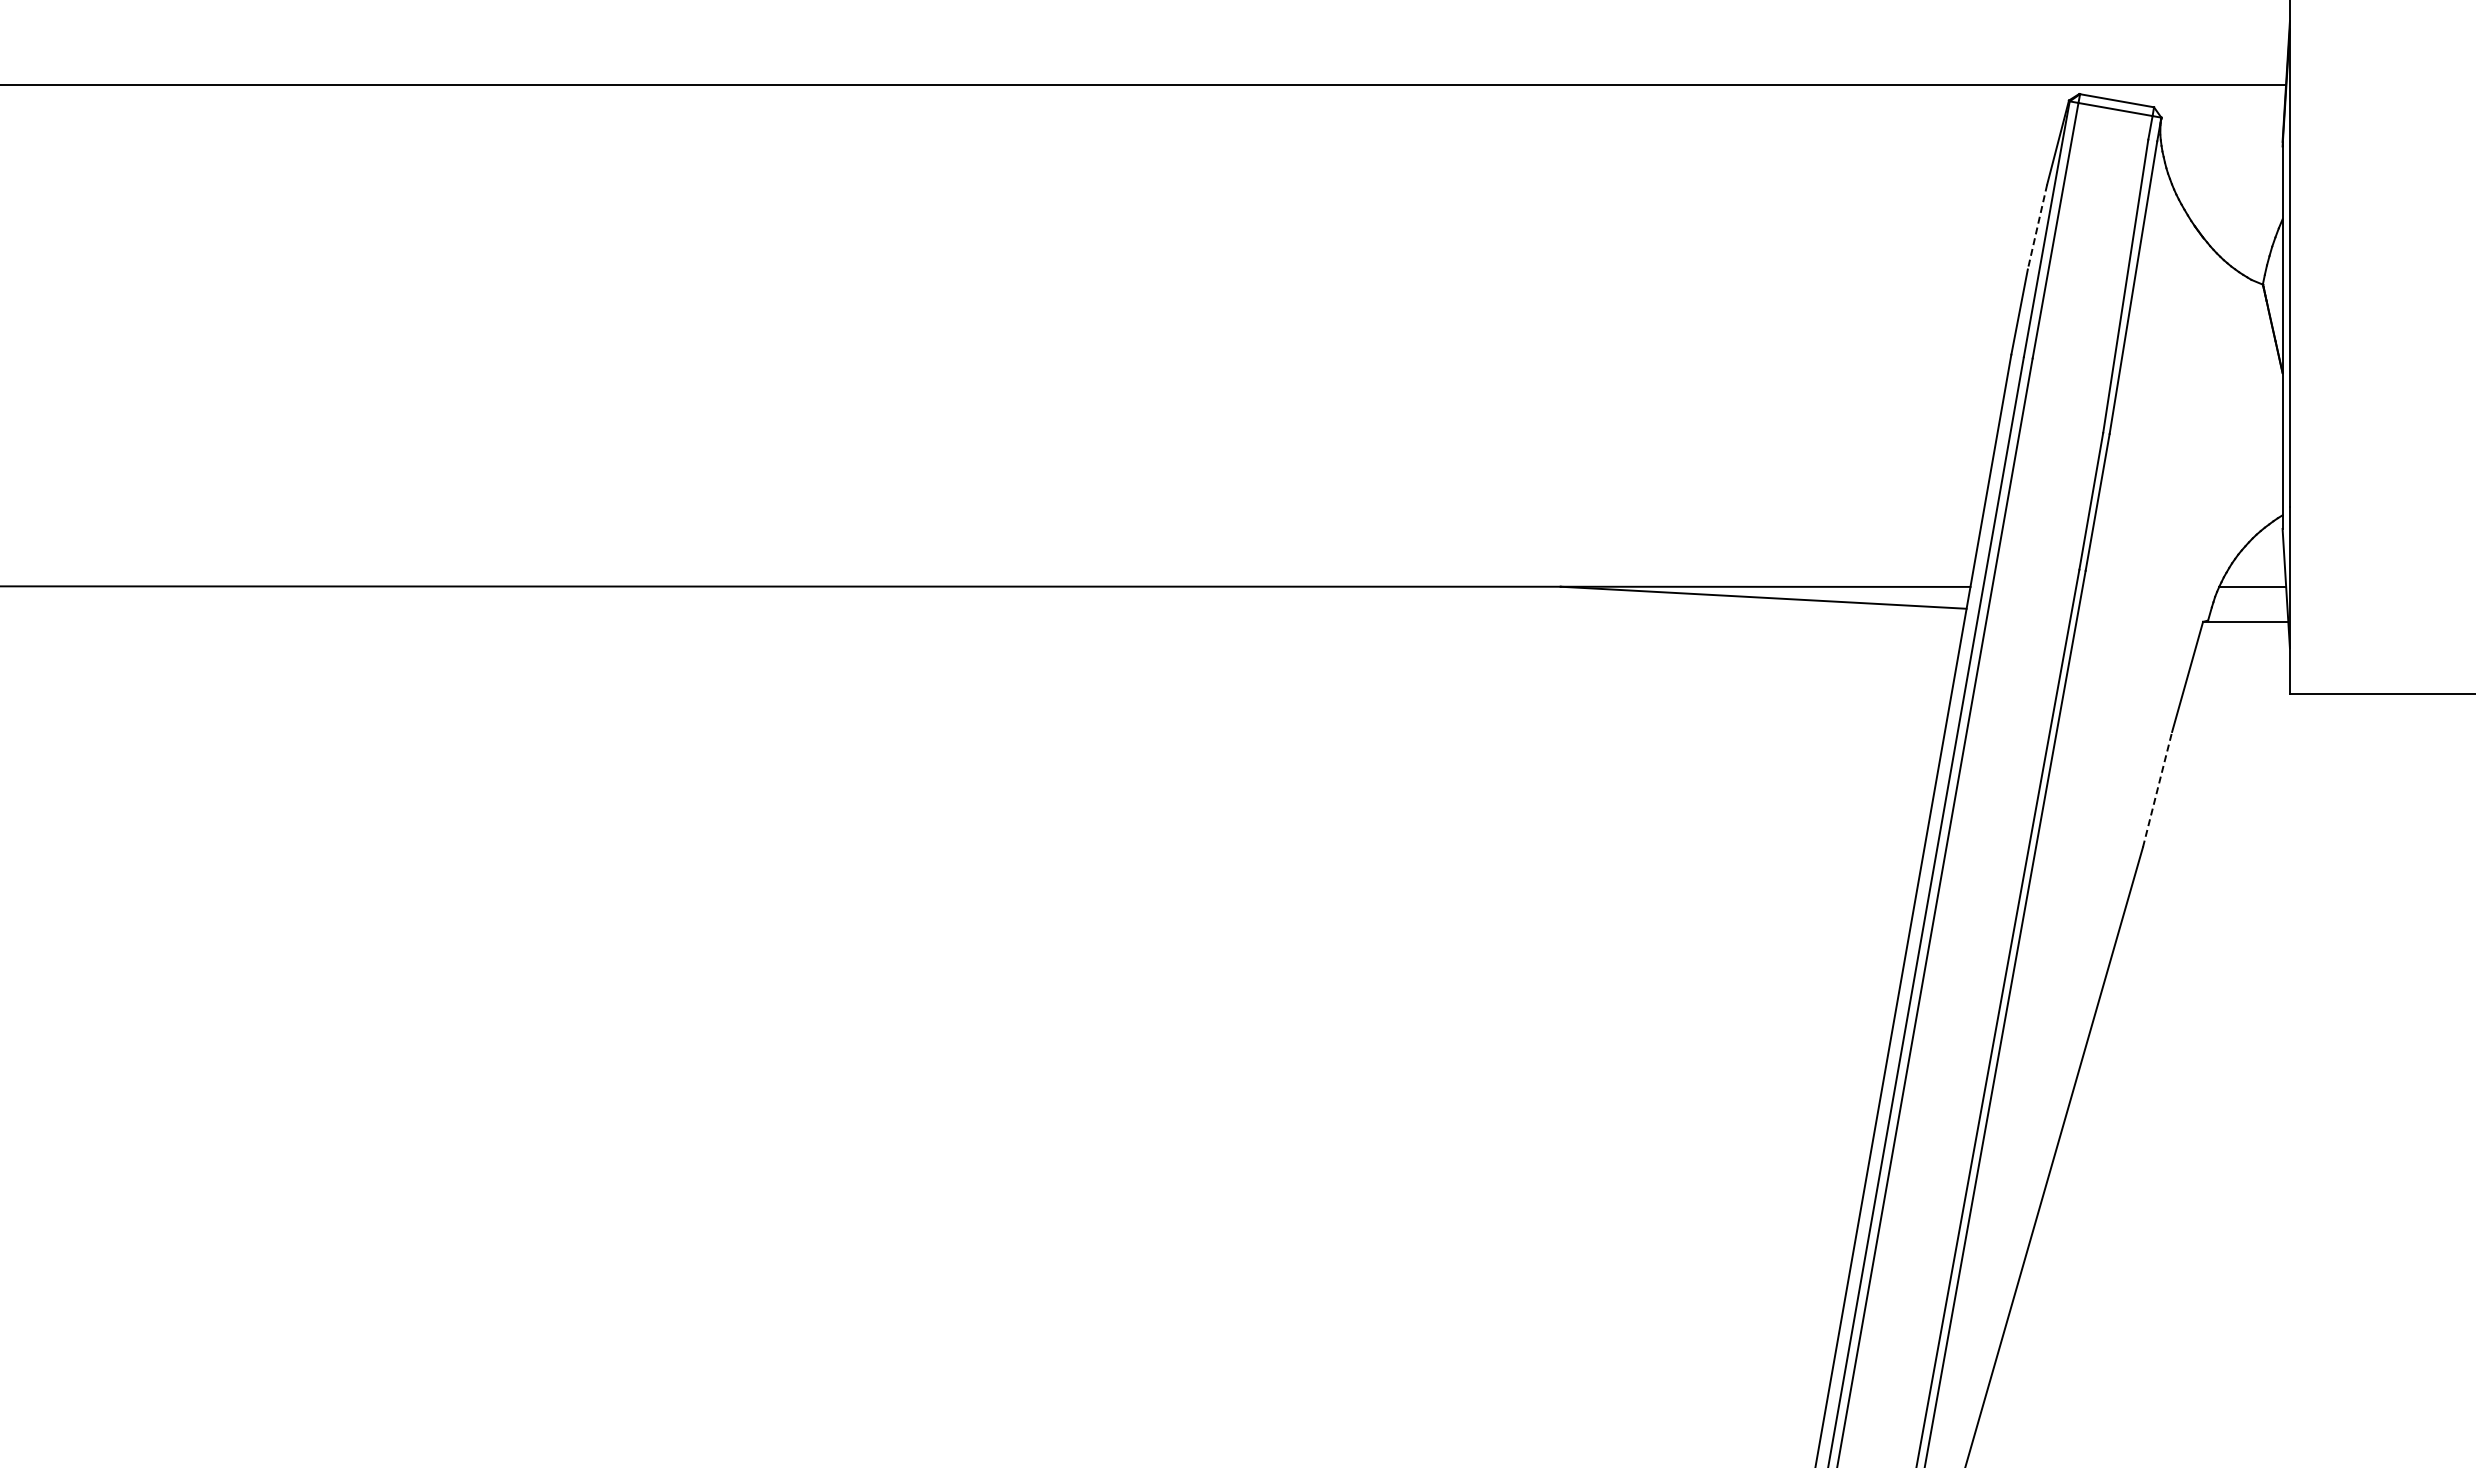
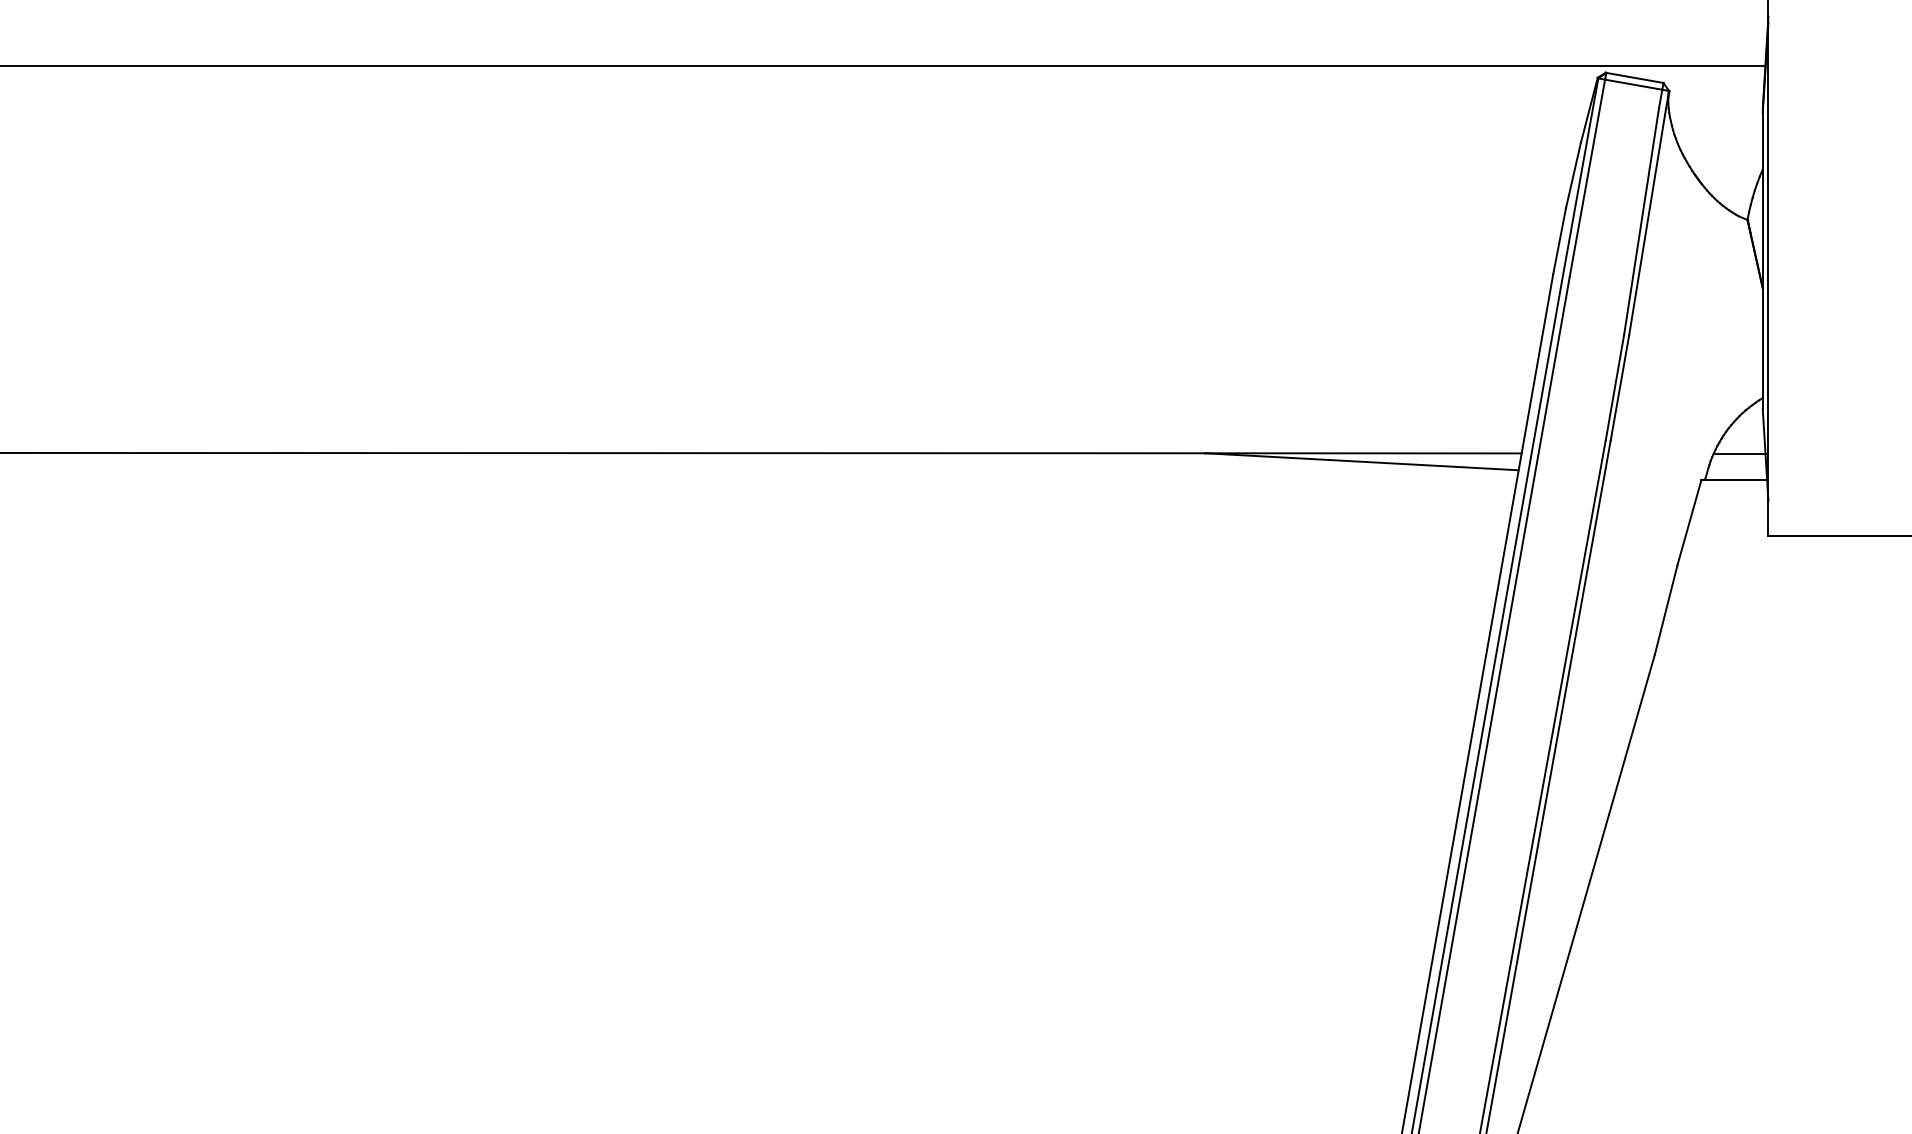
line: (2037, 227) -> (1573, 175), dashed -> solid
line: (2157, 789) -> (1666, 609), dashed -> solid

